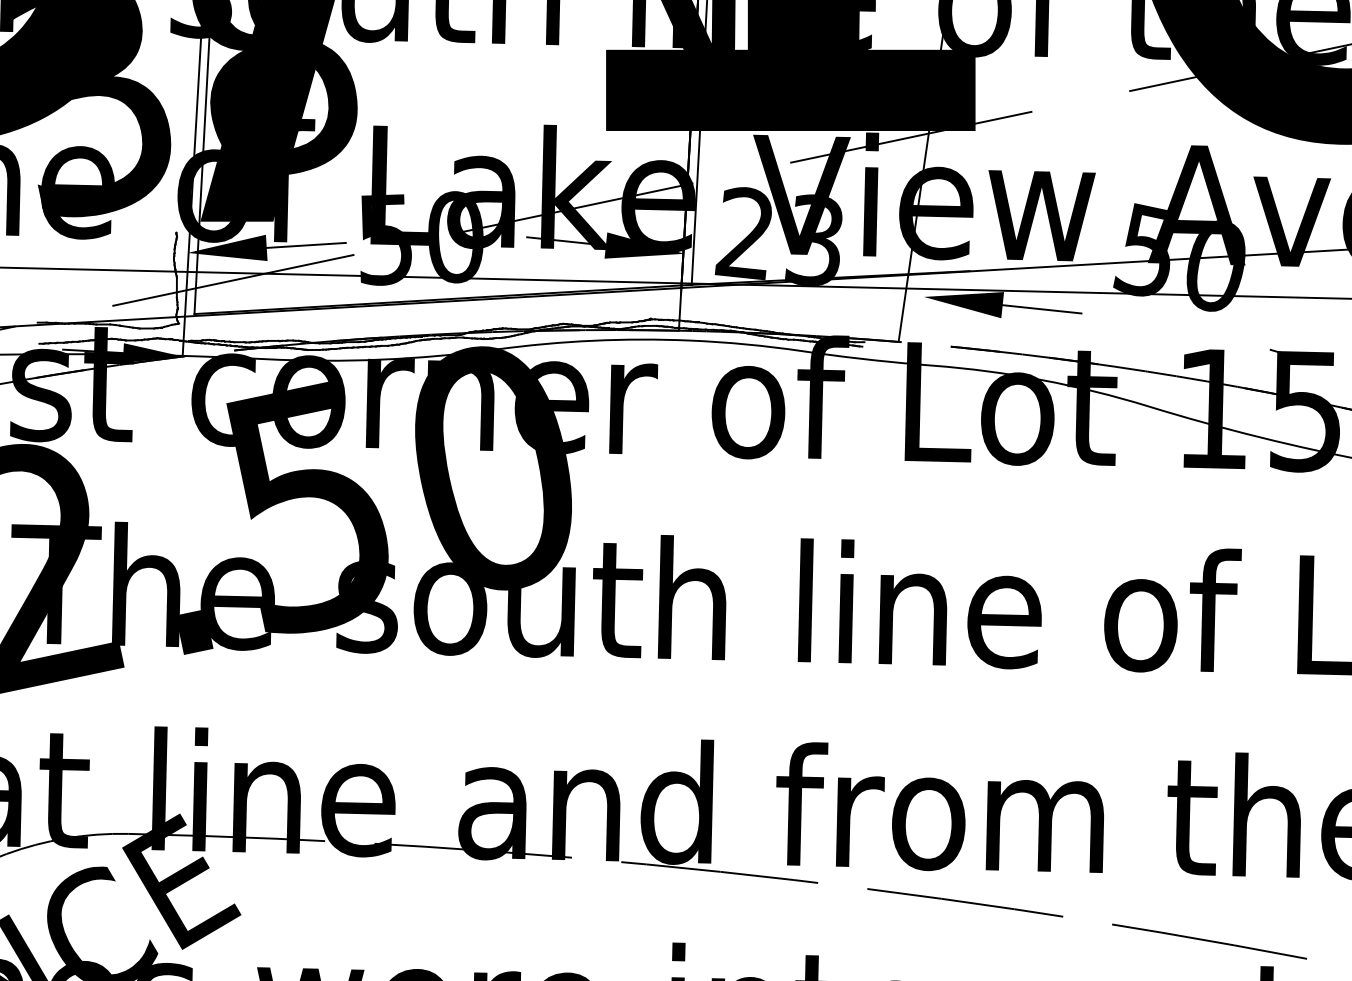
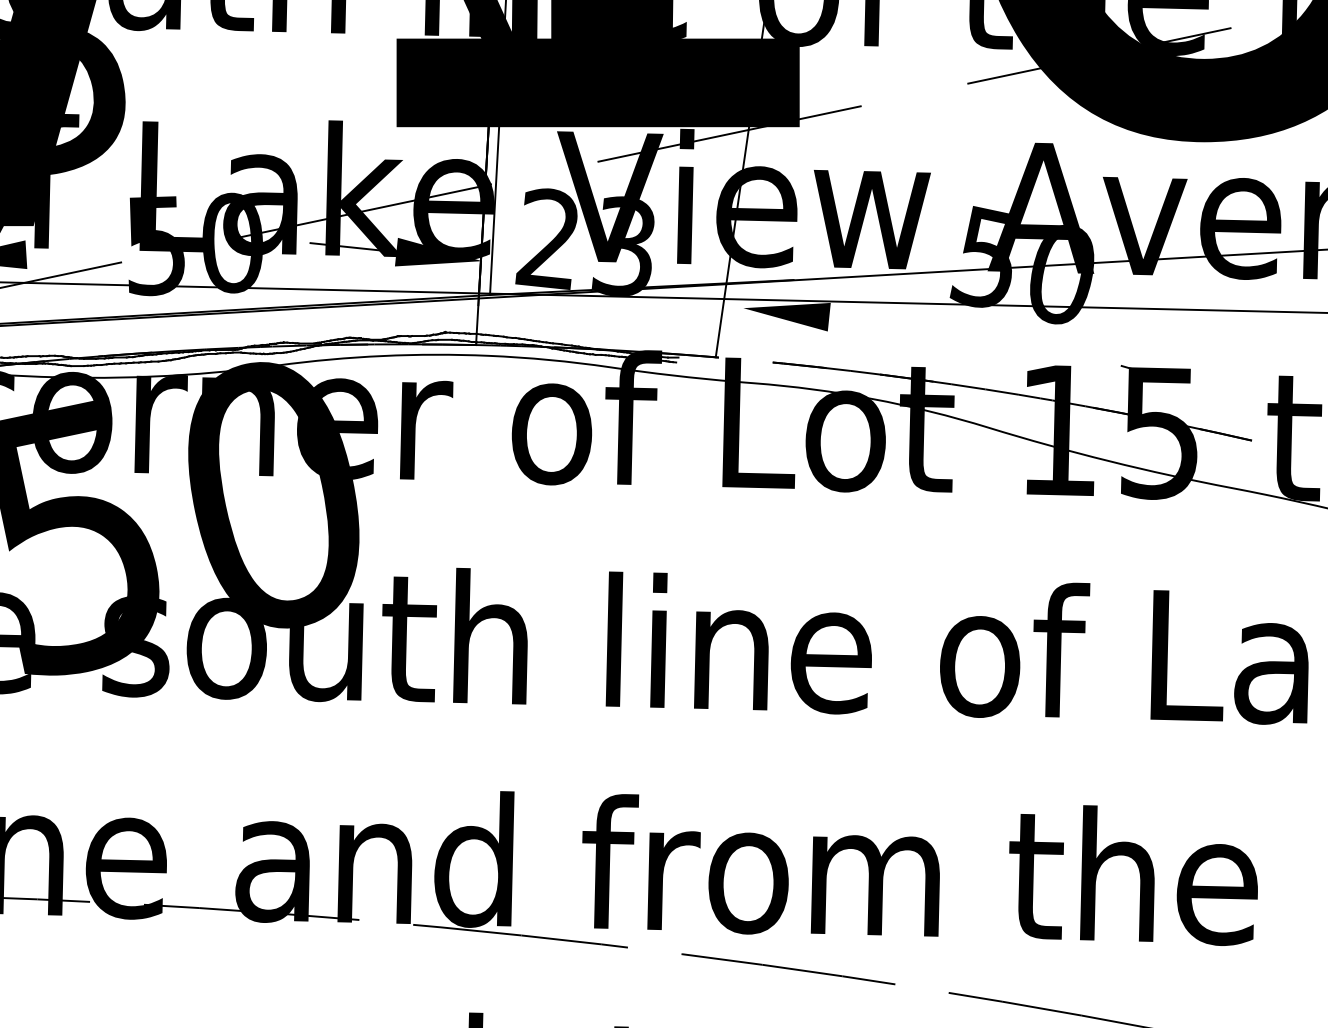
line: (305, 244) -> (68, 251), removed
line: (1041, 309) -> (871, 321), removed

